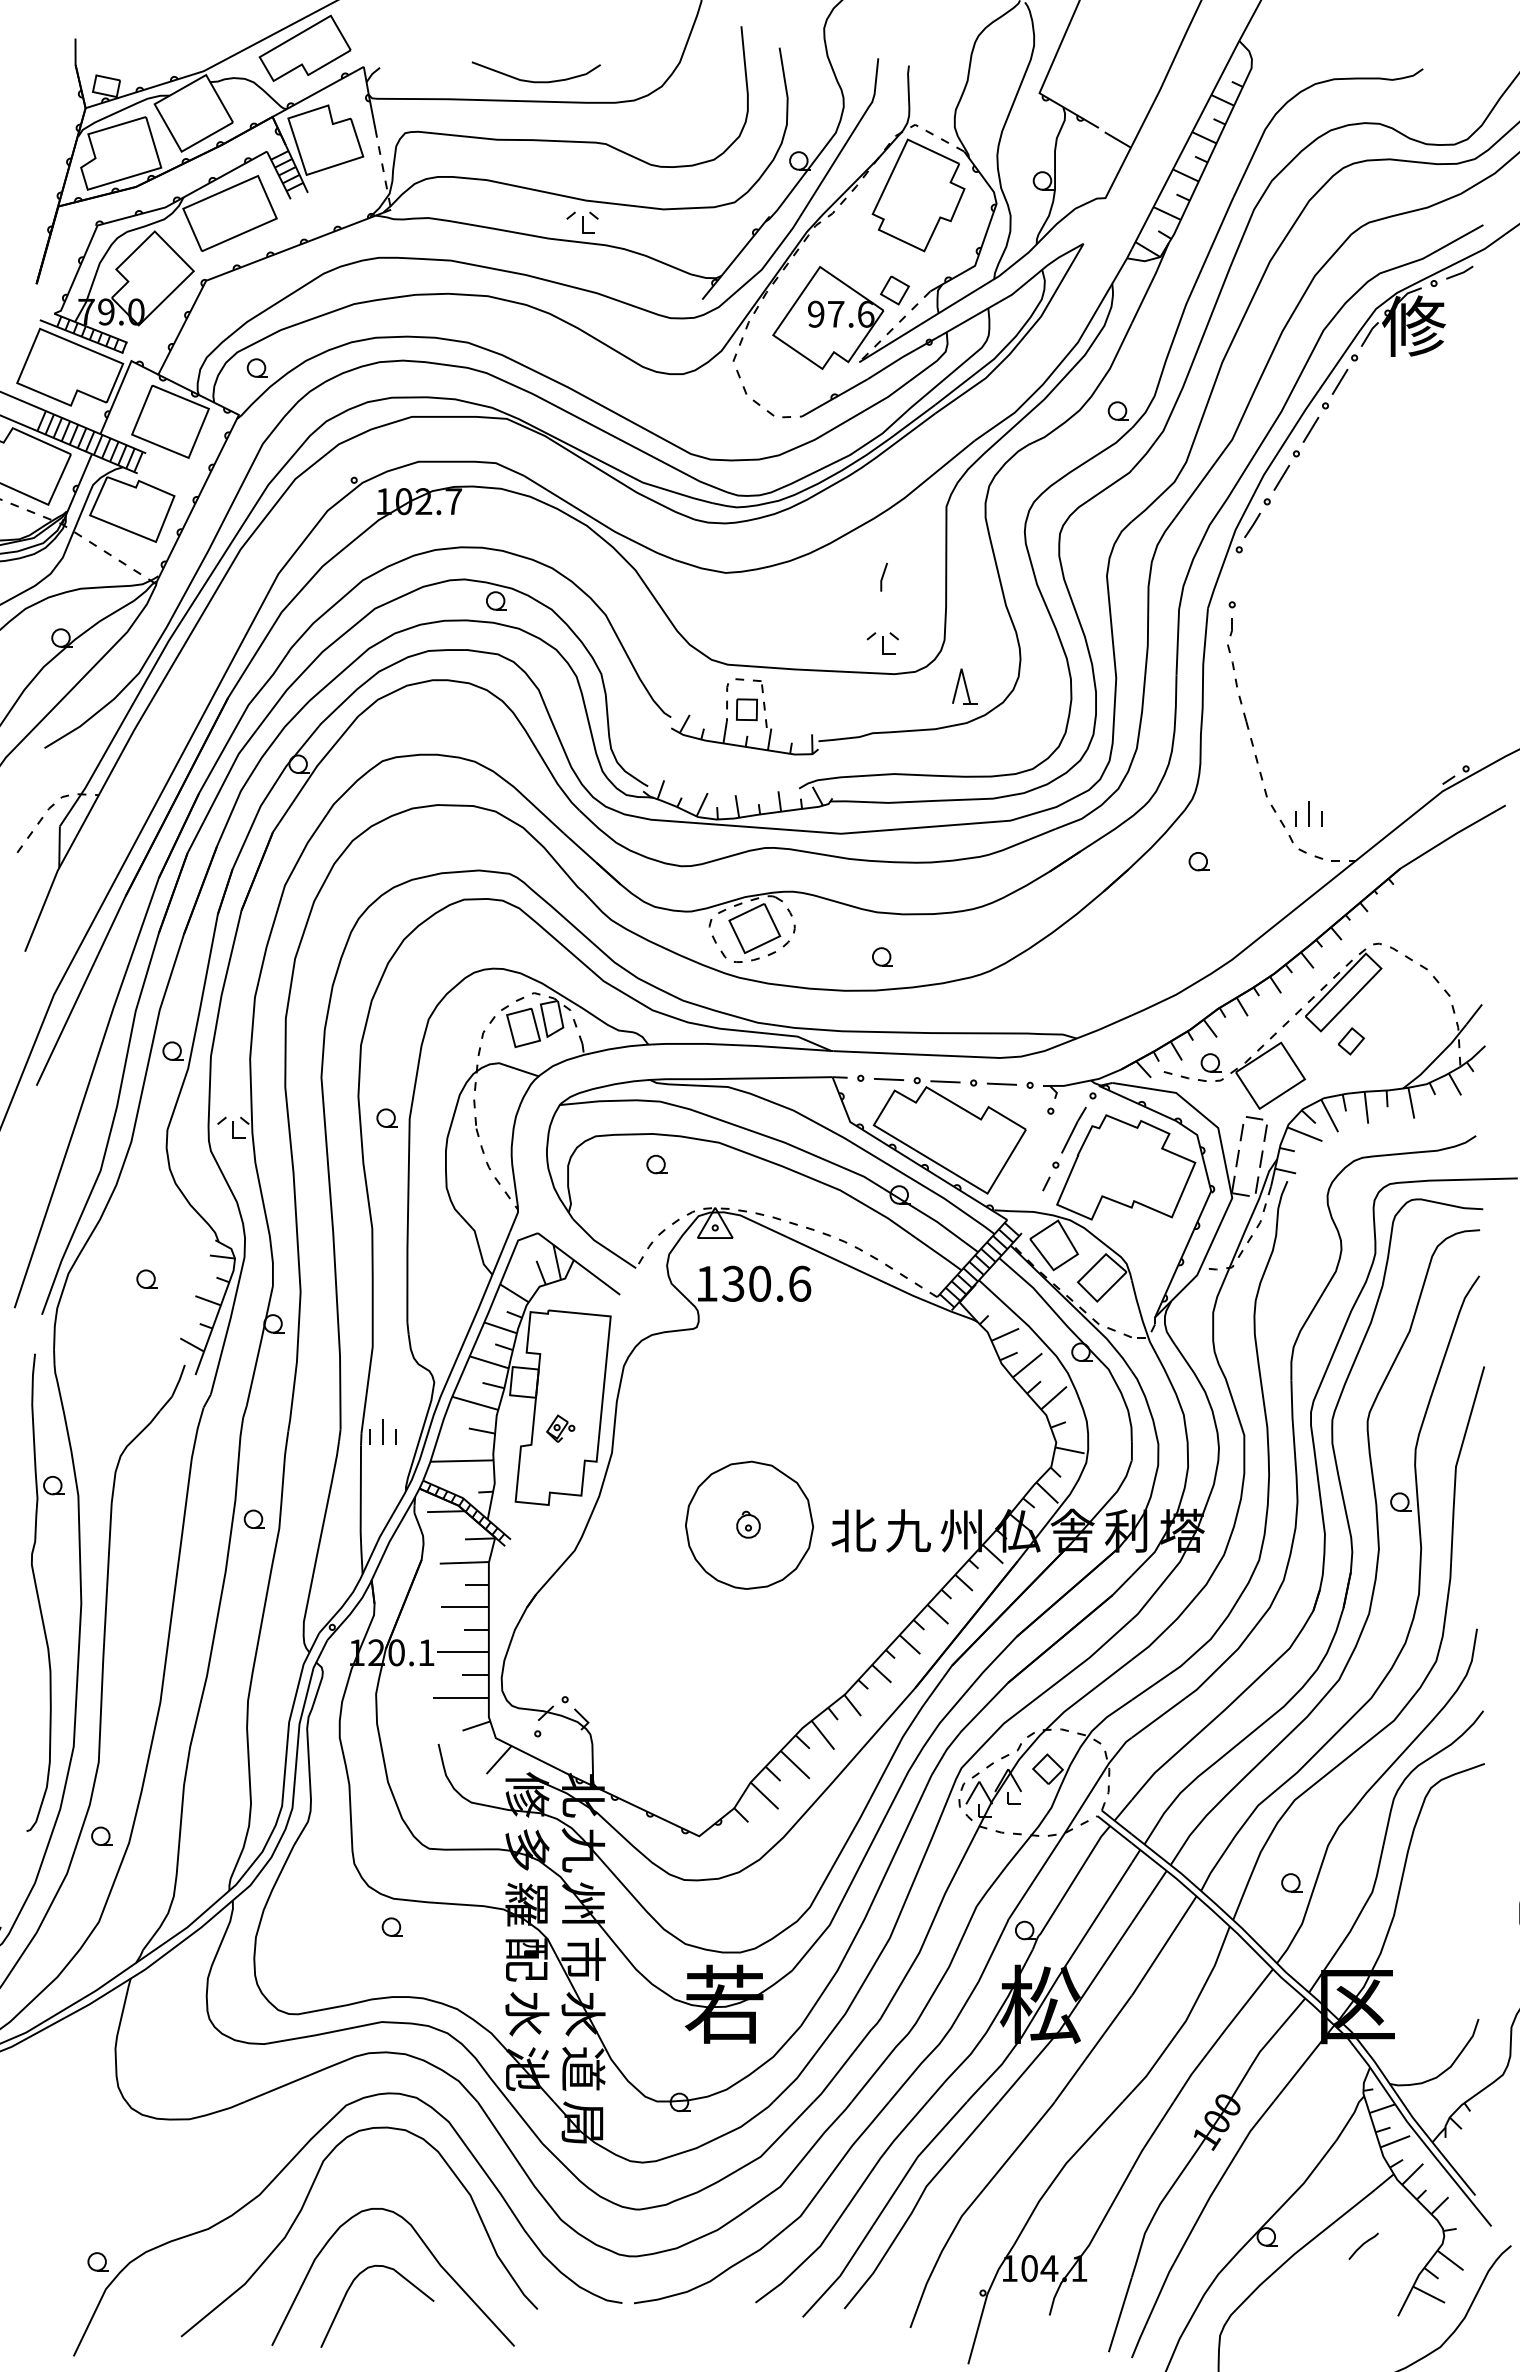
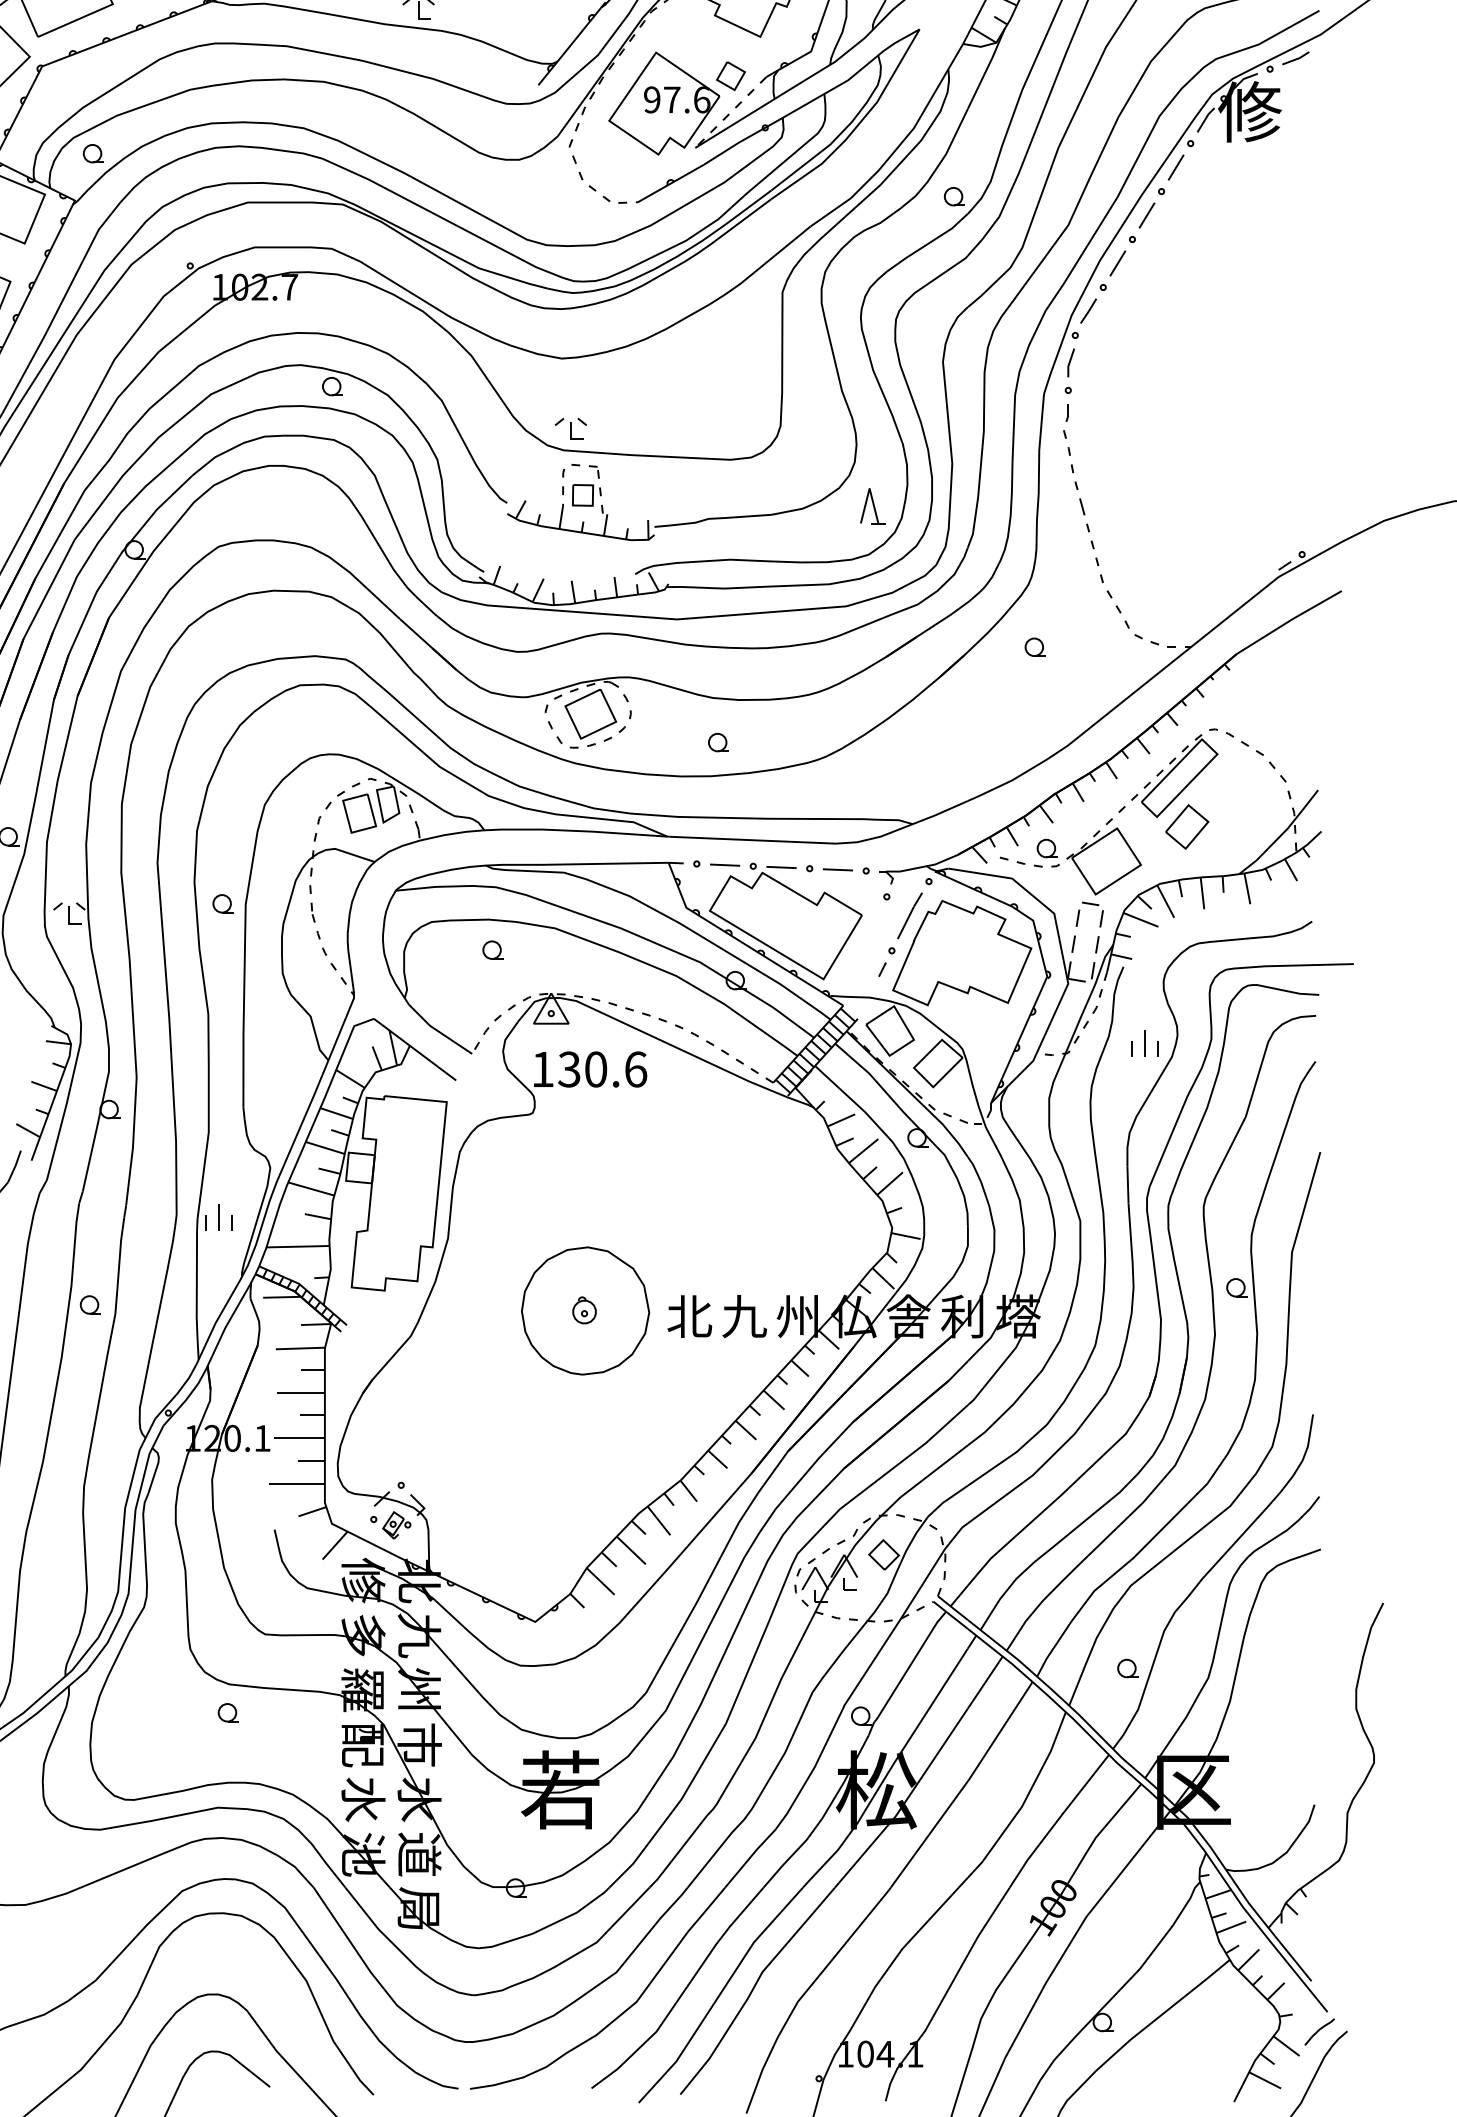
line: (883, 576) -> (1070, 362), moved
part: (882, 643) -> (570, 429), moved
part: (964, 686) -> (872, 506), moved
part: (1308, 813) -> (1144, 1043), moved
part: (1351, 1041) -> (1187, 827), size x1.67
part: (560, 1428) -> (396, 1525), moved
curve: (1363, 2245) -> (1319, 2031), moved

